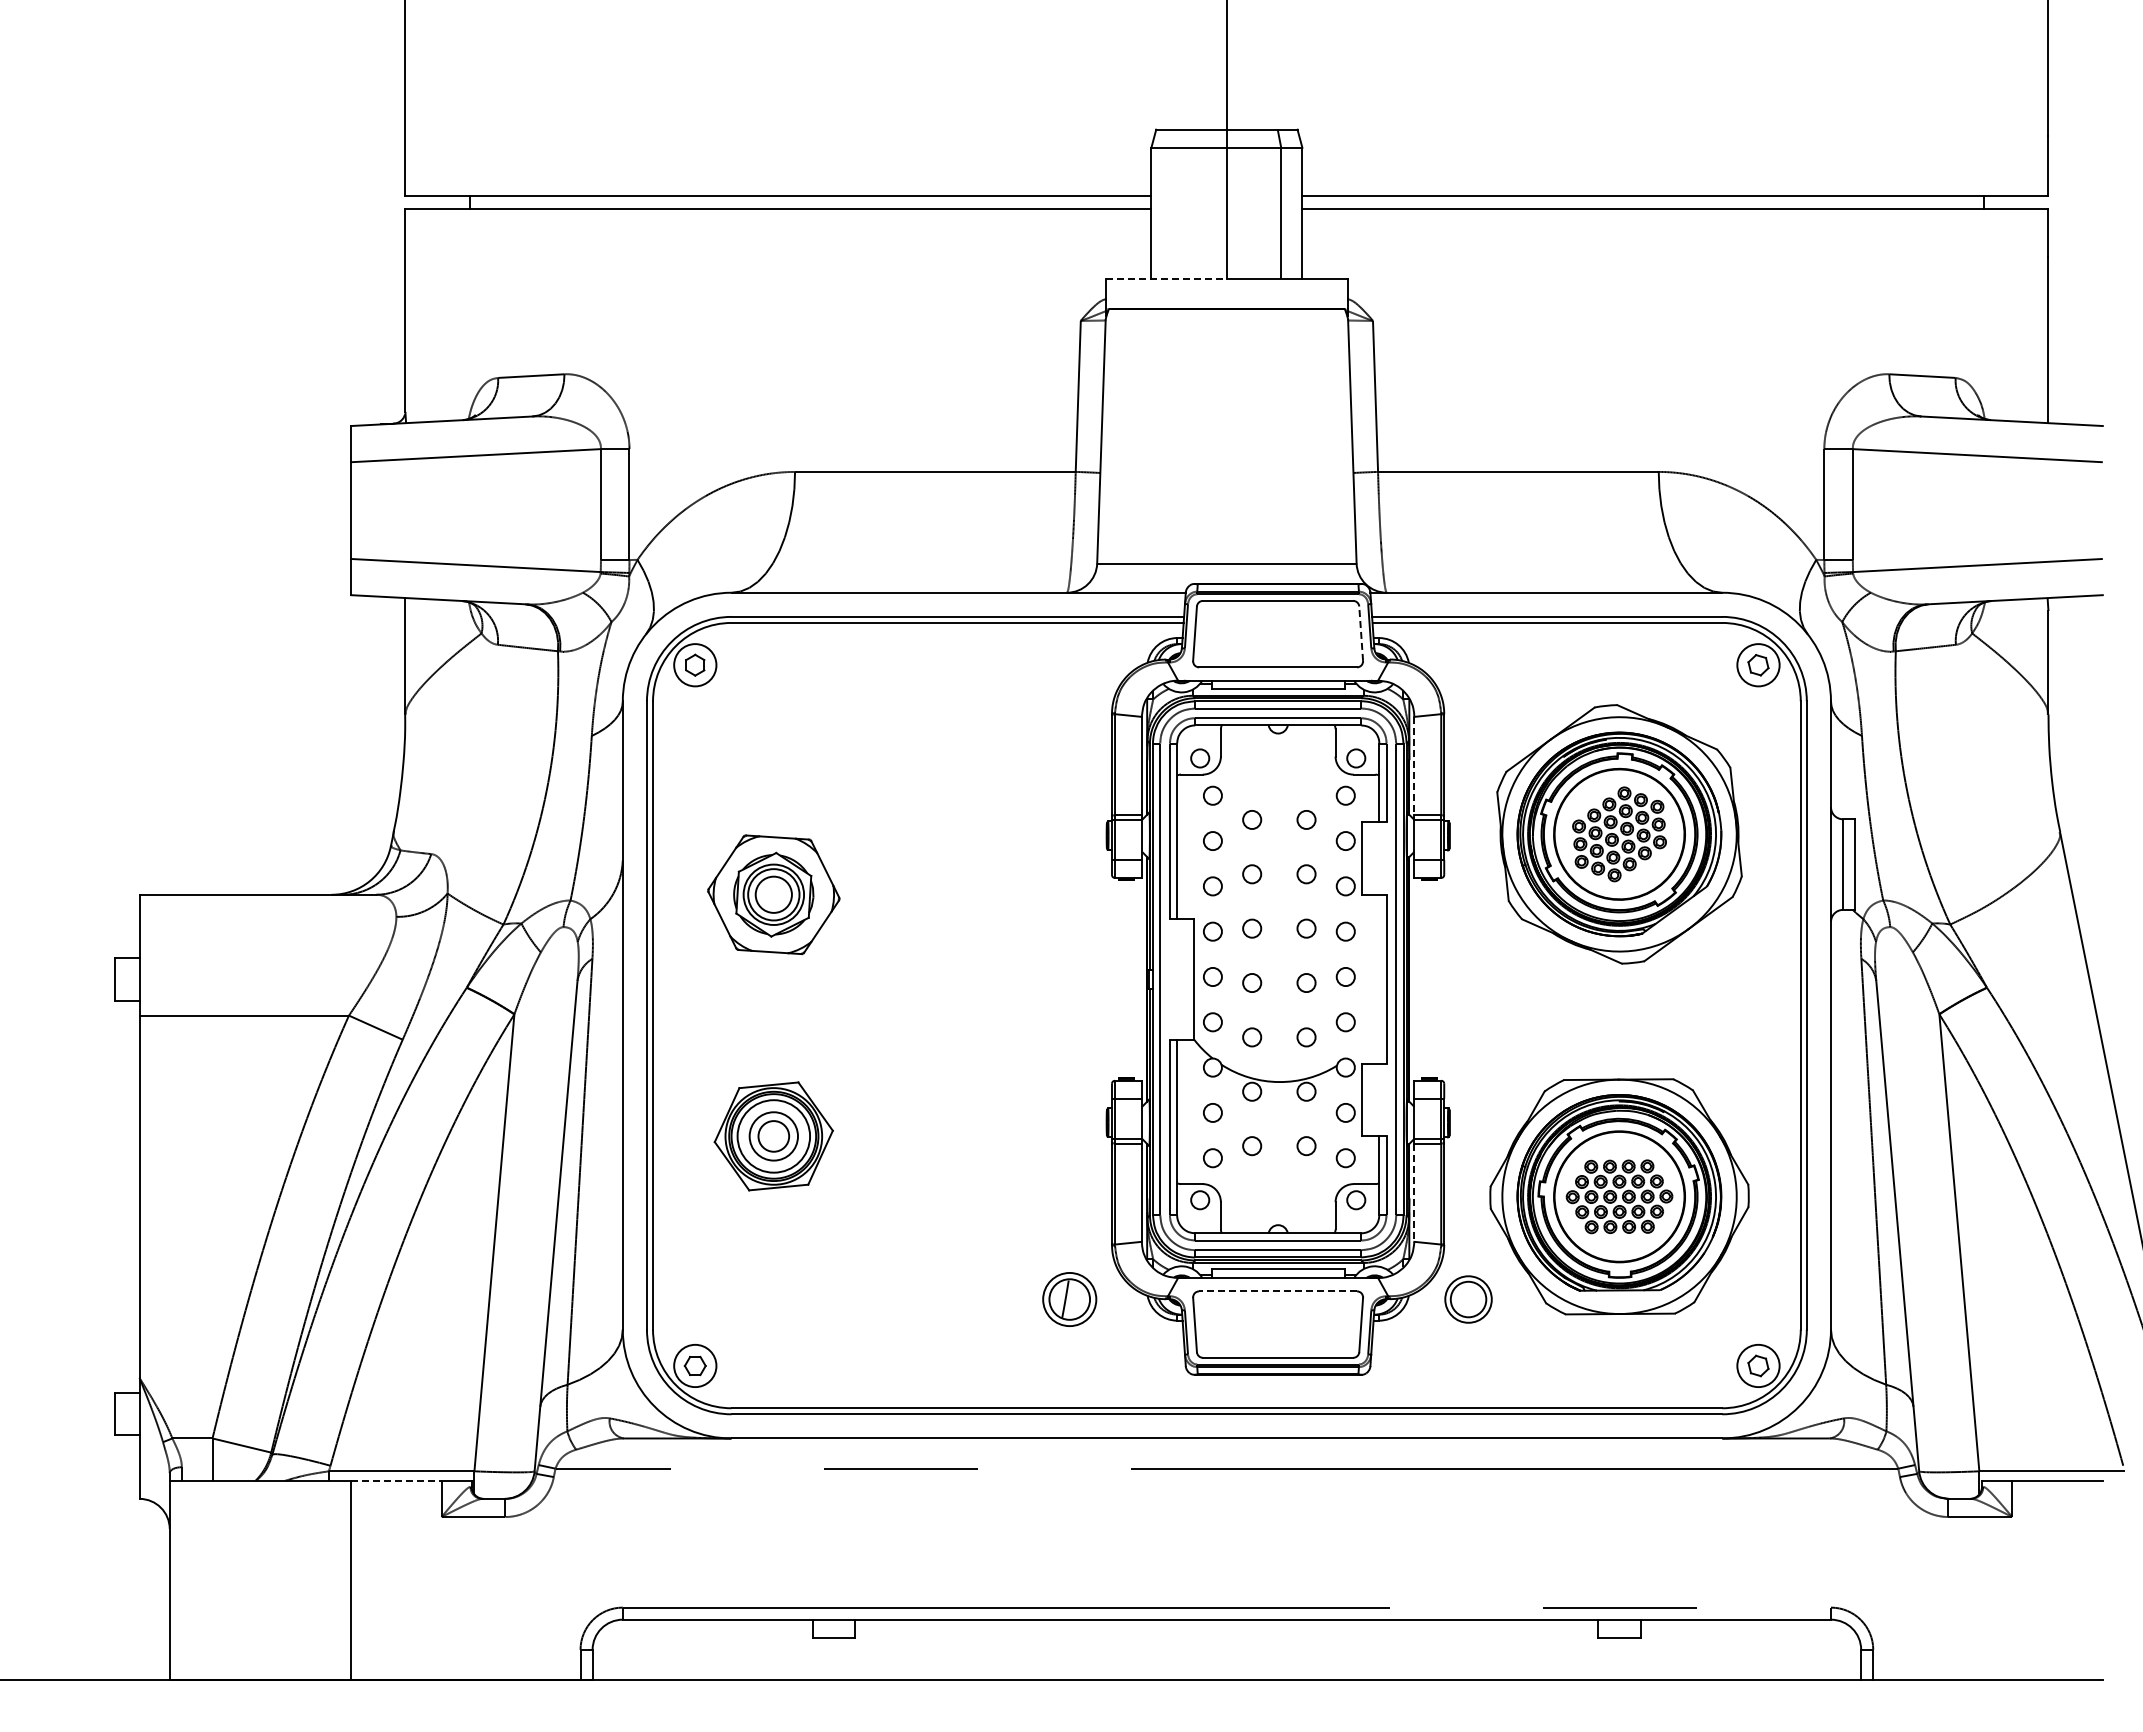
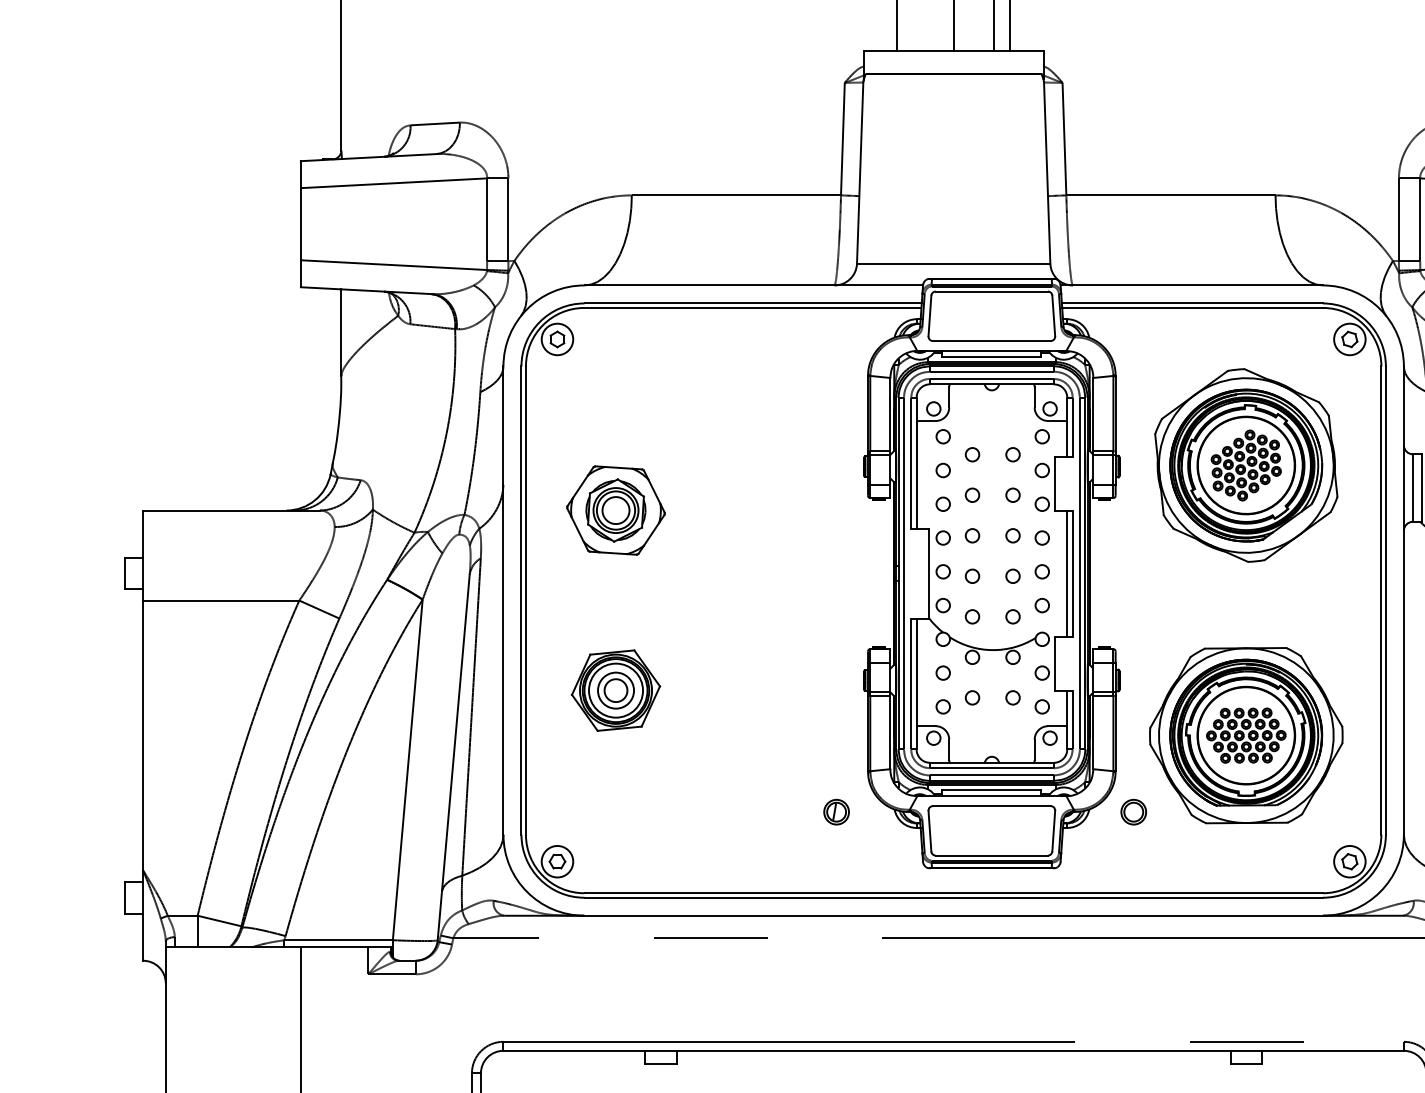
line: (1166, 278) -> (908, 51), dashed -> solid
line: (1361, 633) -> (1053, 315), dashed -> solid
line: (1414, 766) -> (1093, 414), dashed -> solid
line: (1379, 978) -> (1067, 572), added
line: (1414, 1193) -> (1093, 733), dashed -> solid
line: (1278, 1291) -> (992, 806), dashed -> solid
part: (1069, 1299) -> (836, 812), size x0.62
part: (1468, 1299) -> (1133, 812), size x0.71
line: (396, 1480) -> (334, 947), dashed -> solid

